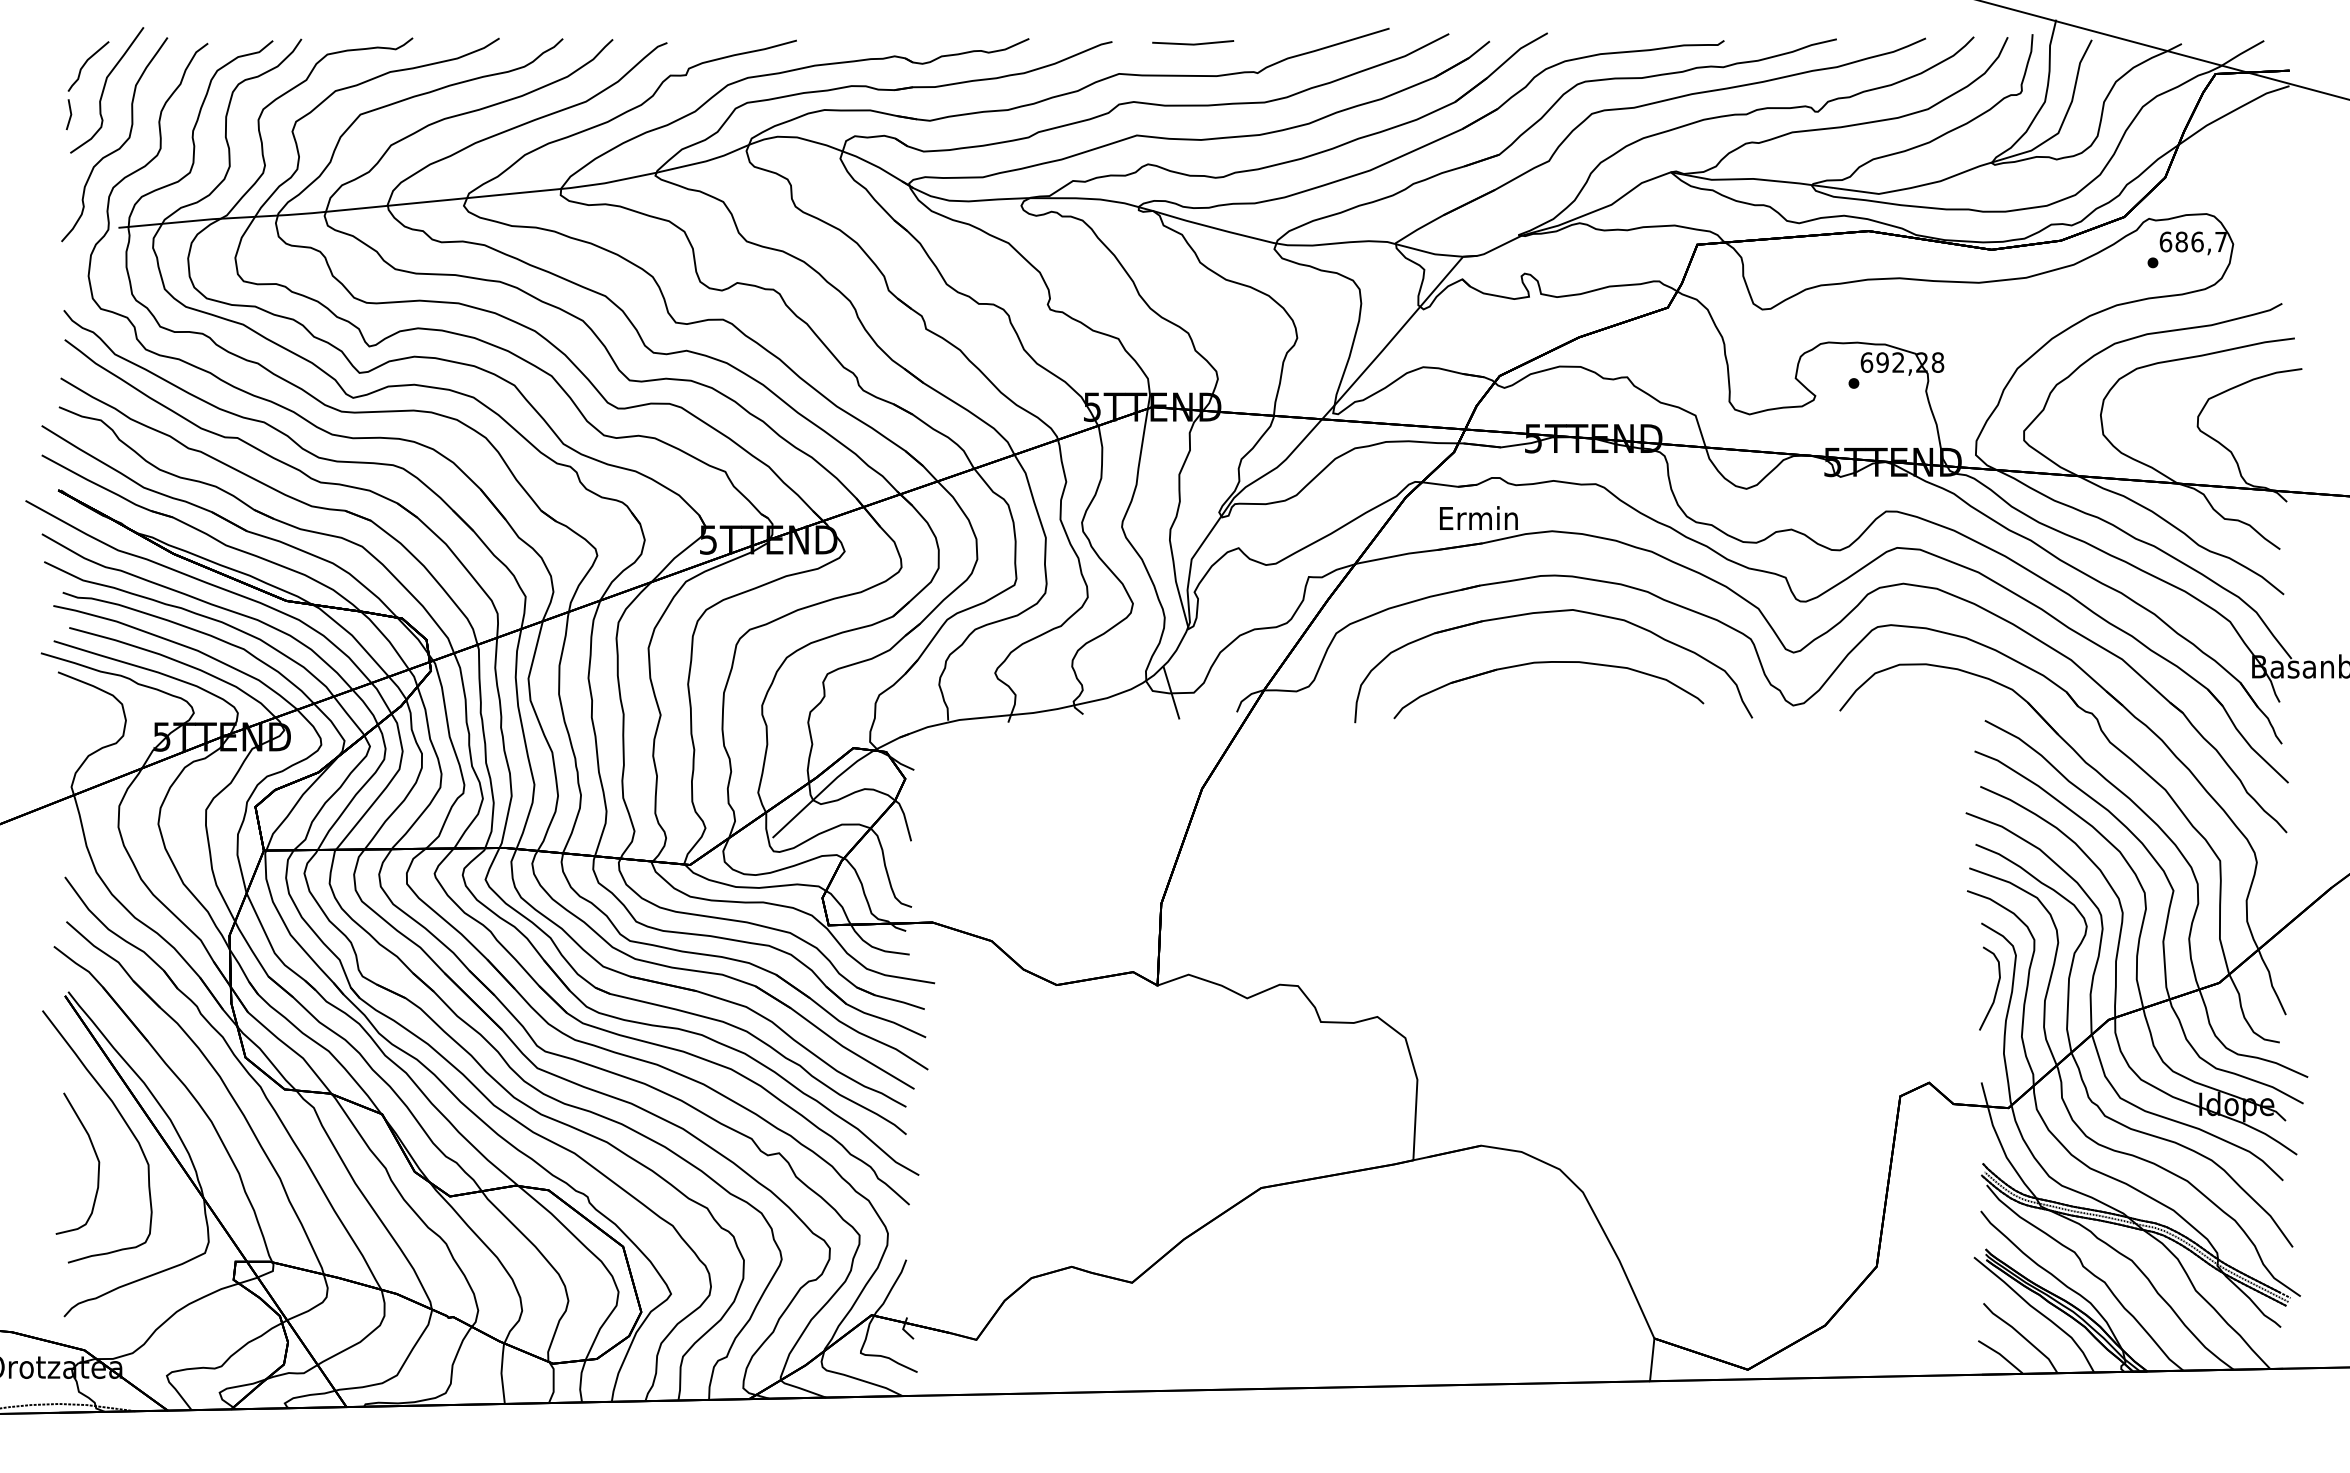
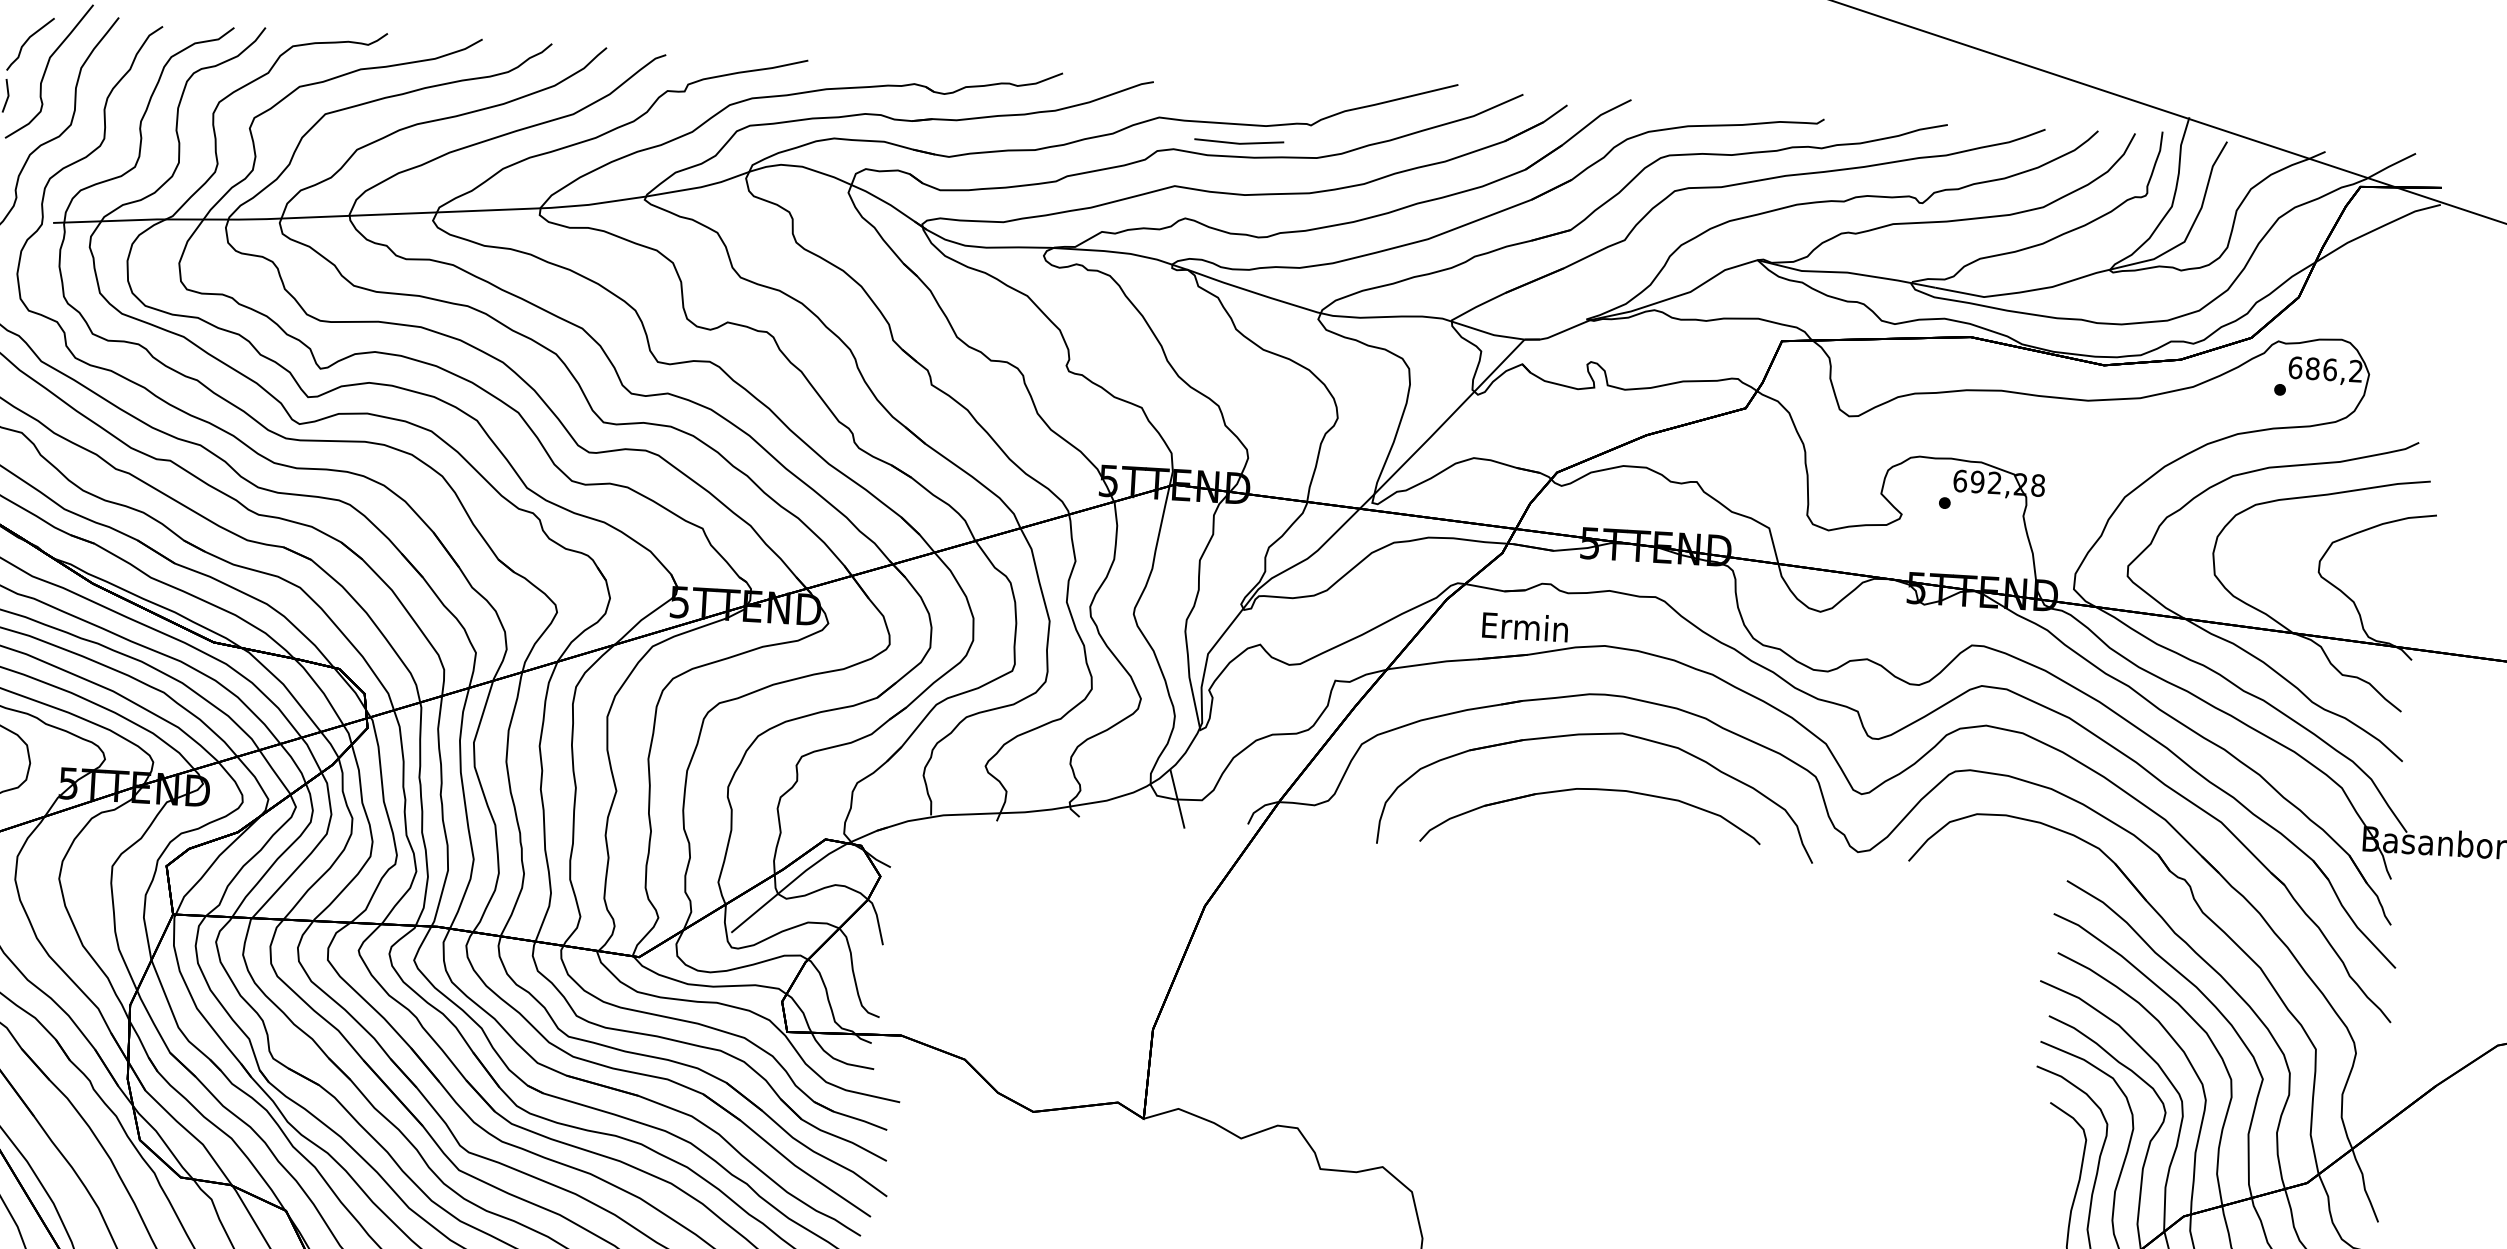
line: (1193, 43) -> (1239, 142), moved
text: (2220, 241) -> (2355, 370), 686,7 -> 686,2
curve: (1995, 990) -> (2061, 1177), removed

